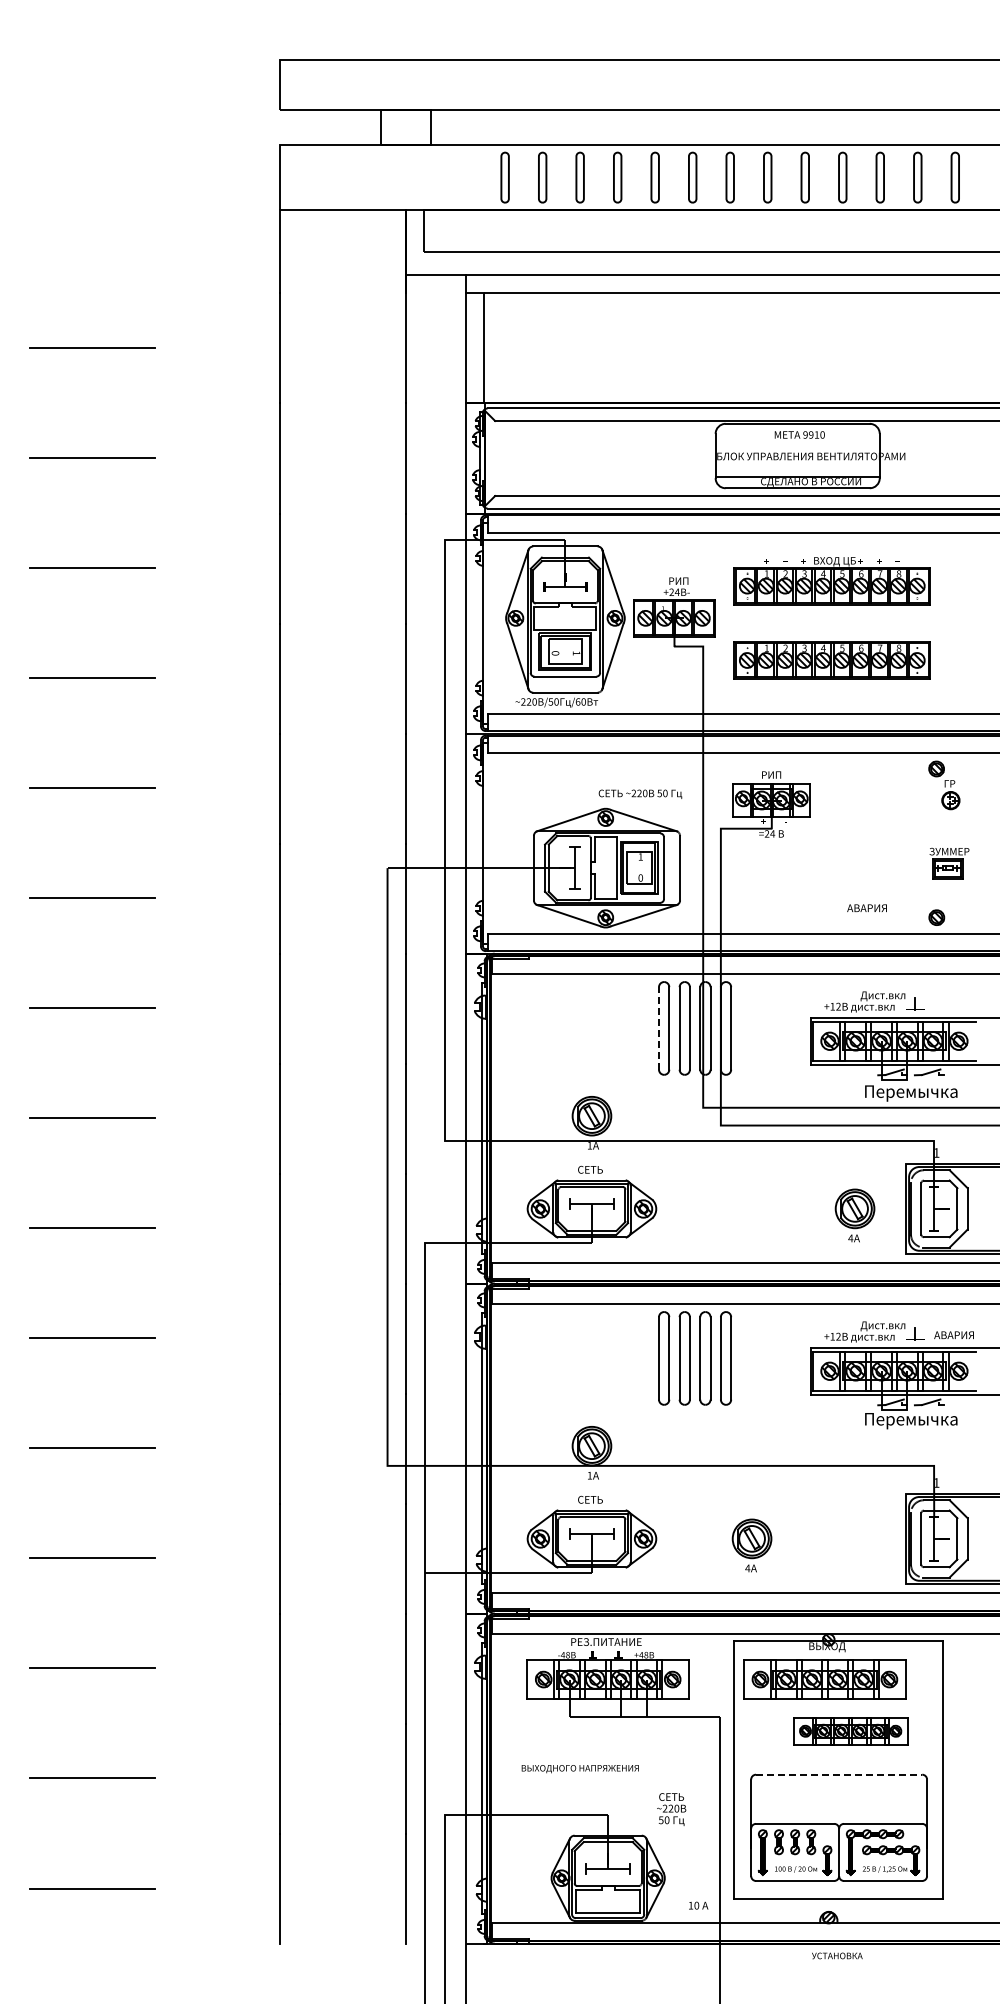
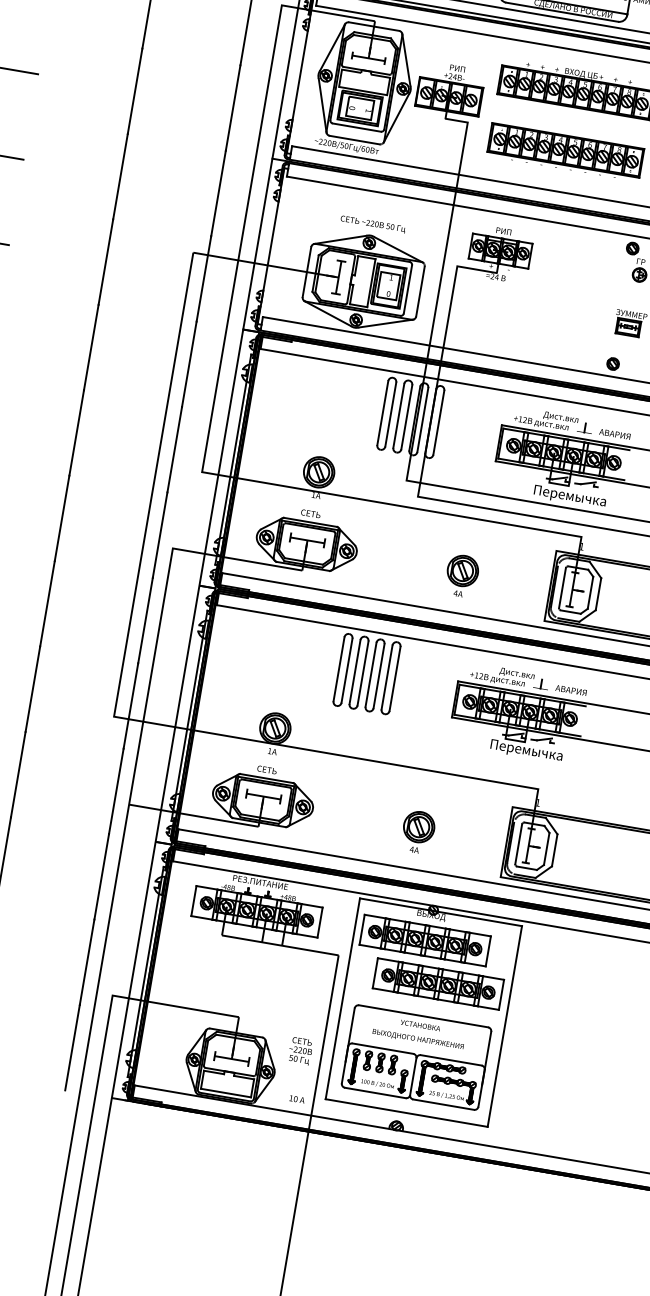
text: (640, 793) -> (373, 223), moved
text: (866, 908) -> (614, 434), moved
line: (659, 1027) -> (383, 412), dashed -> solid
part: (854, 1215) -> (461, 576), moved
part: (751, 1545) -> (417, 832), moved
part: (850, 1731) -> (438, 984), size x1.43
text: (579, 1769) -> (417, 1039), moved
line: (839, 1774) -> (423, 1016), dashed -> solid
text: (671, 1809) -> (300, 1051), moved
text: (837, 1955) -> (420, 1025), moved

